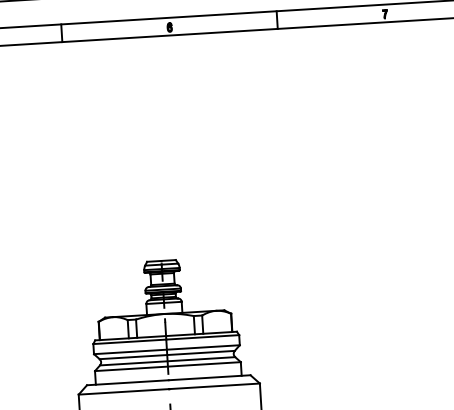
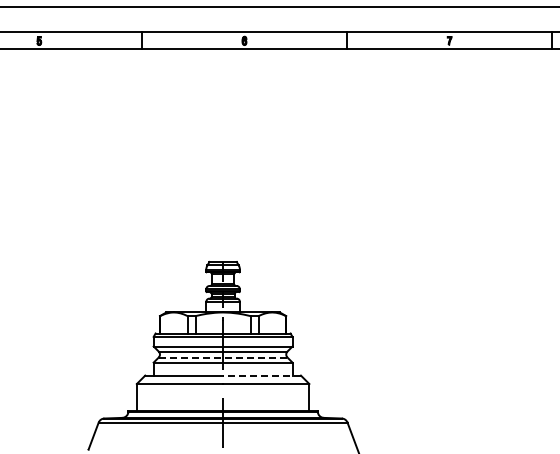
line: (166, 361) -> (222, 357), solid -> dashed
line: (210, 377) -> (262, 375), solid -> dashed

